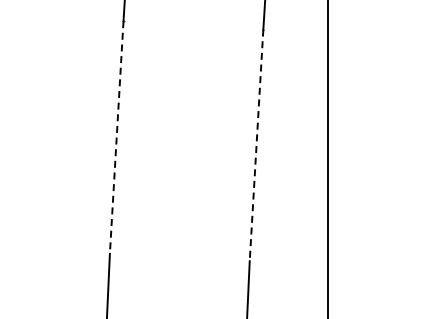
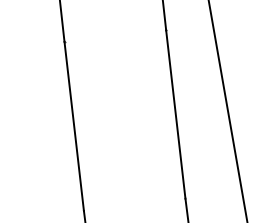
line: (116, 137) -> (74, 126), dashed -> solid
line: (256, 145) -> (175, 114), dashed -> solid

